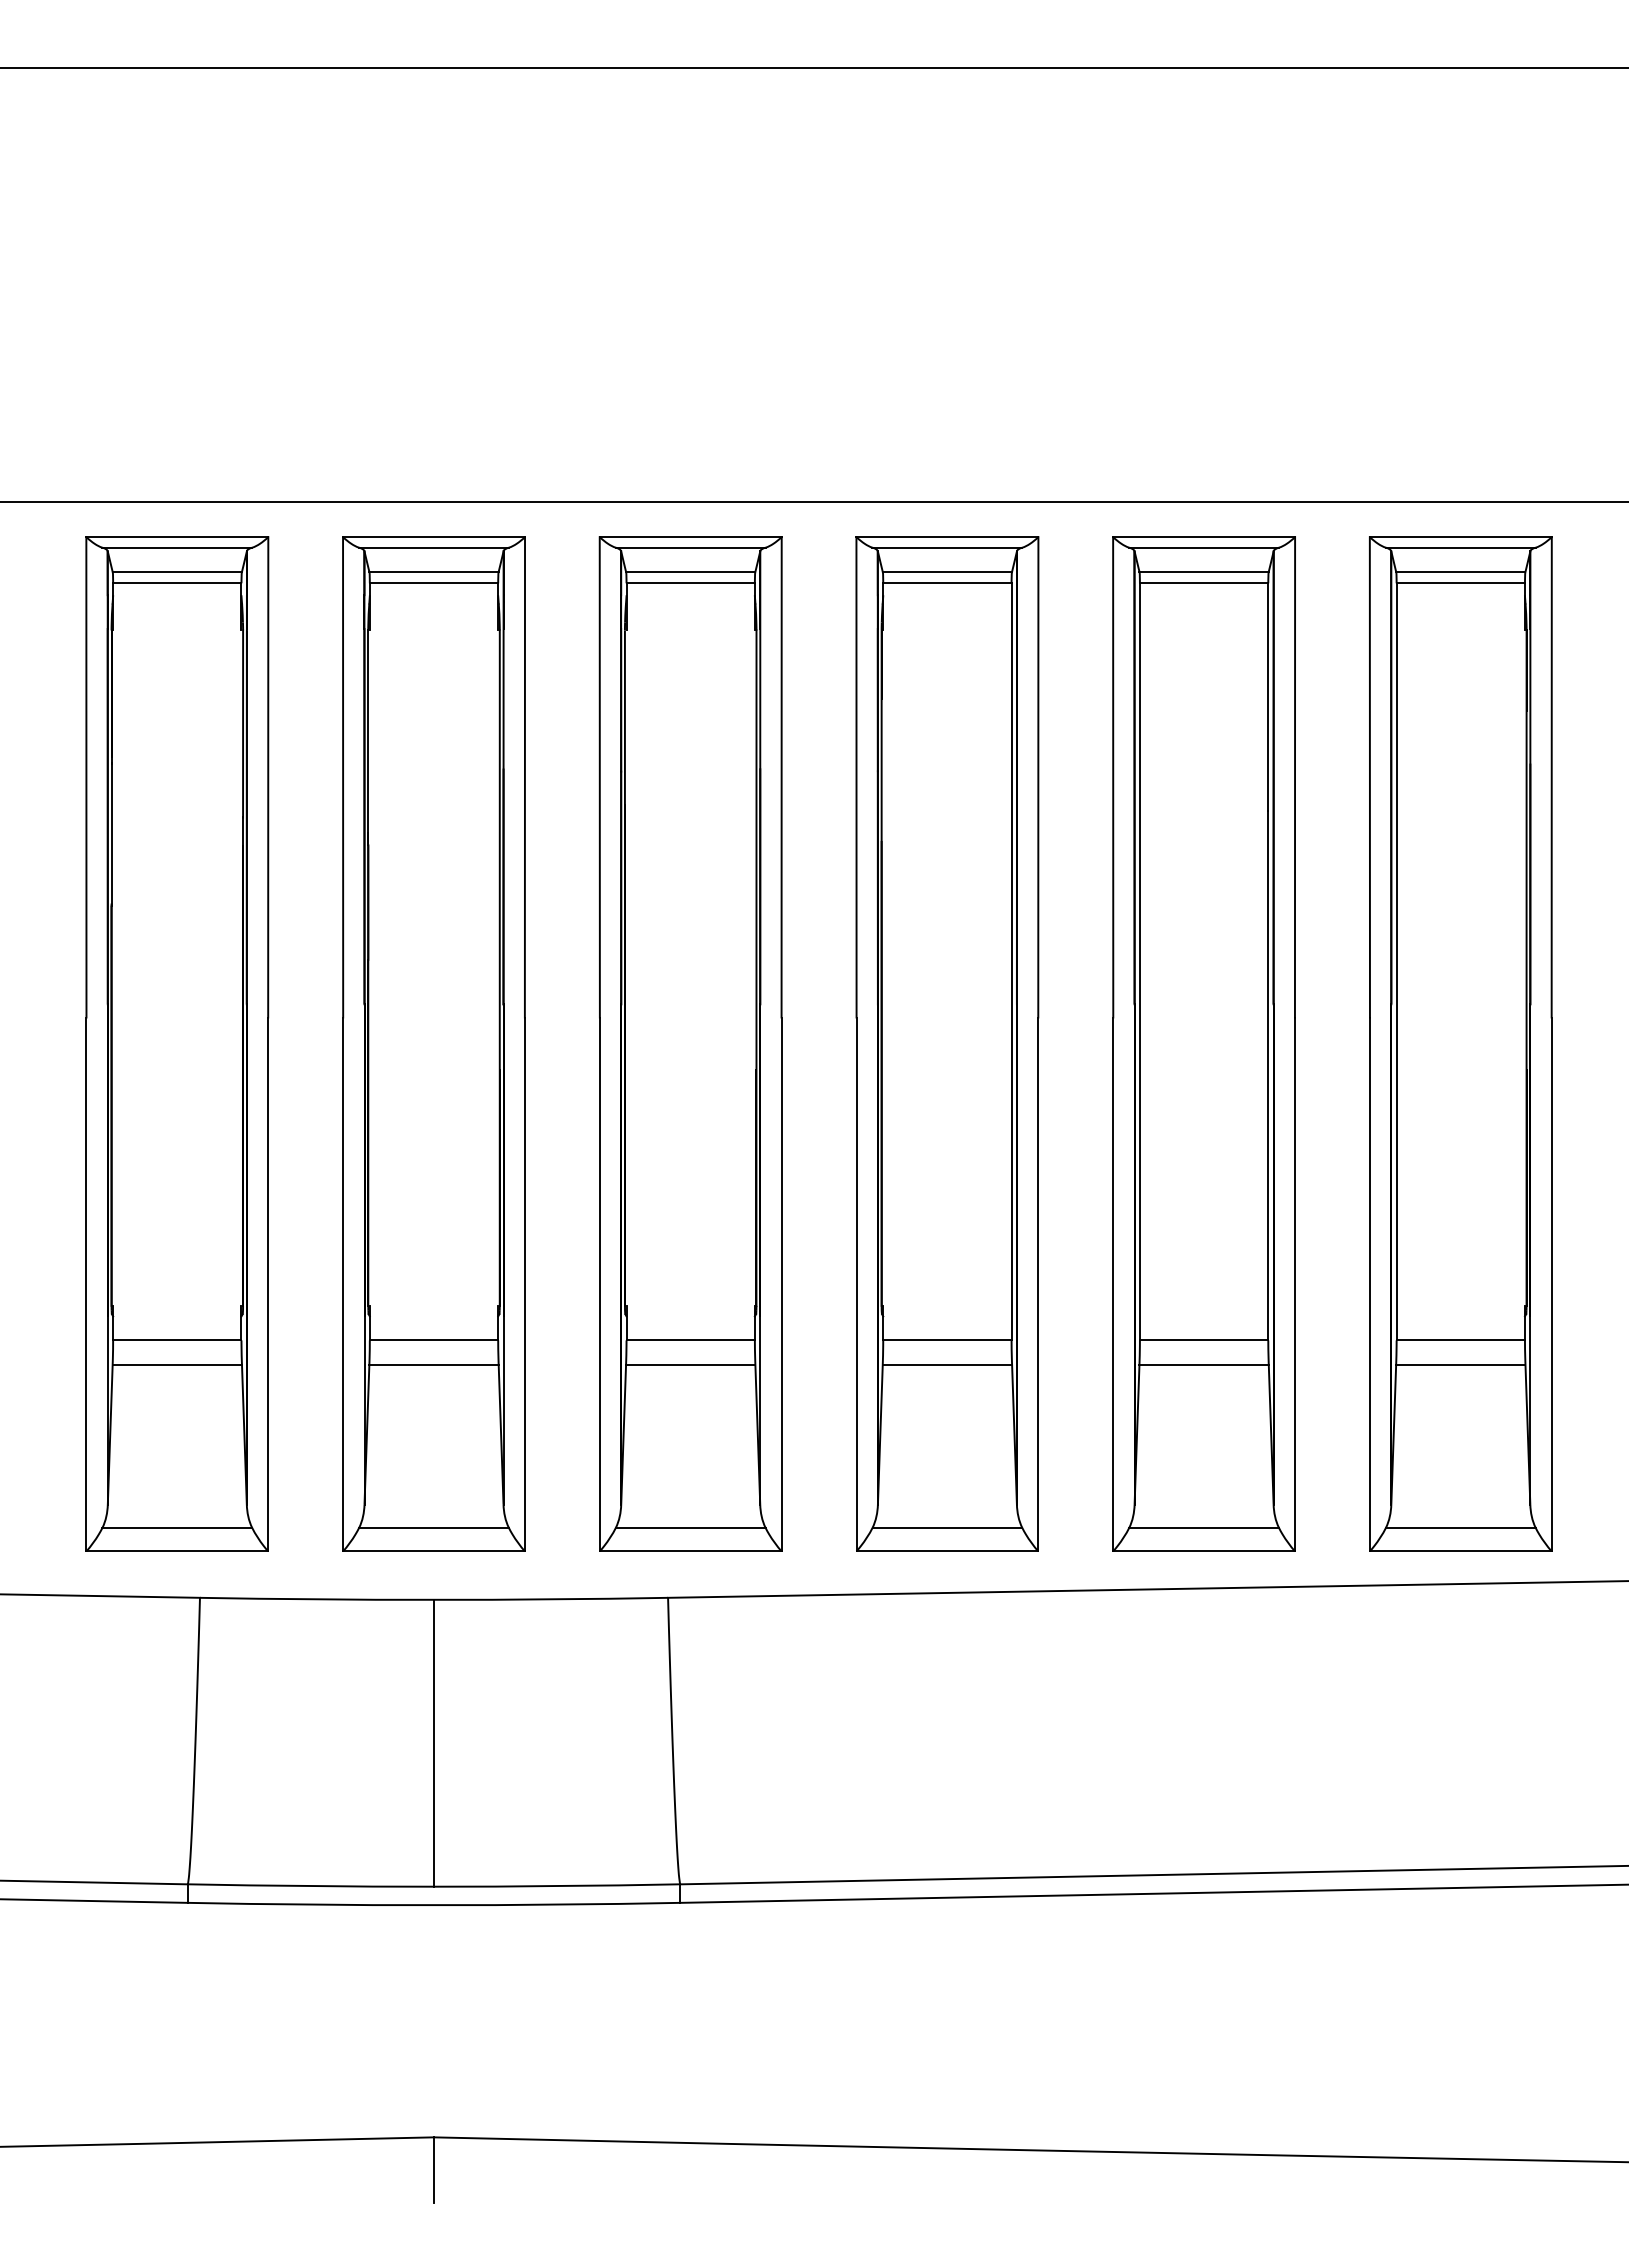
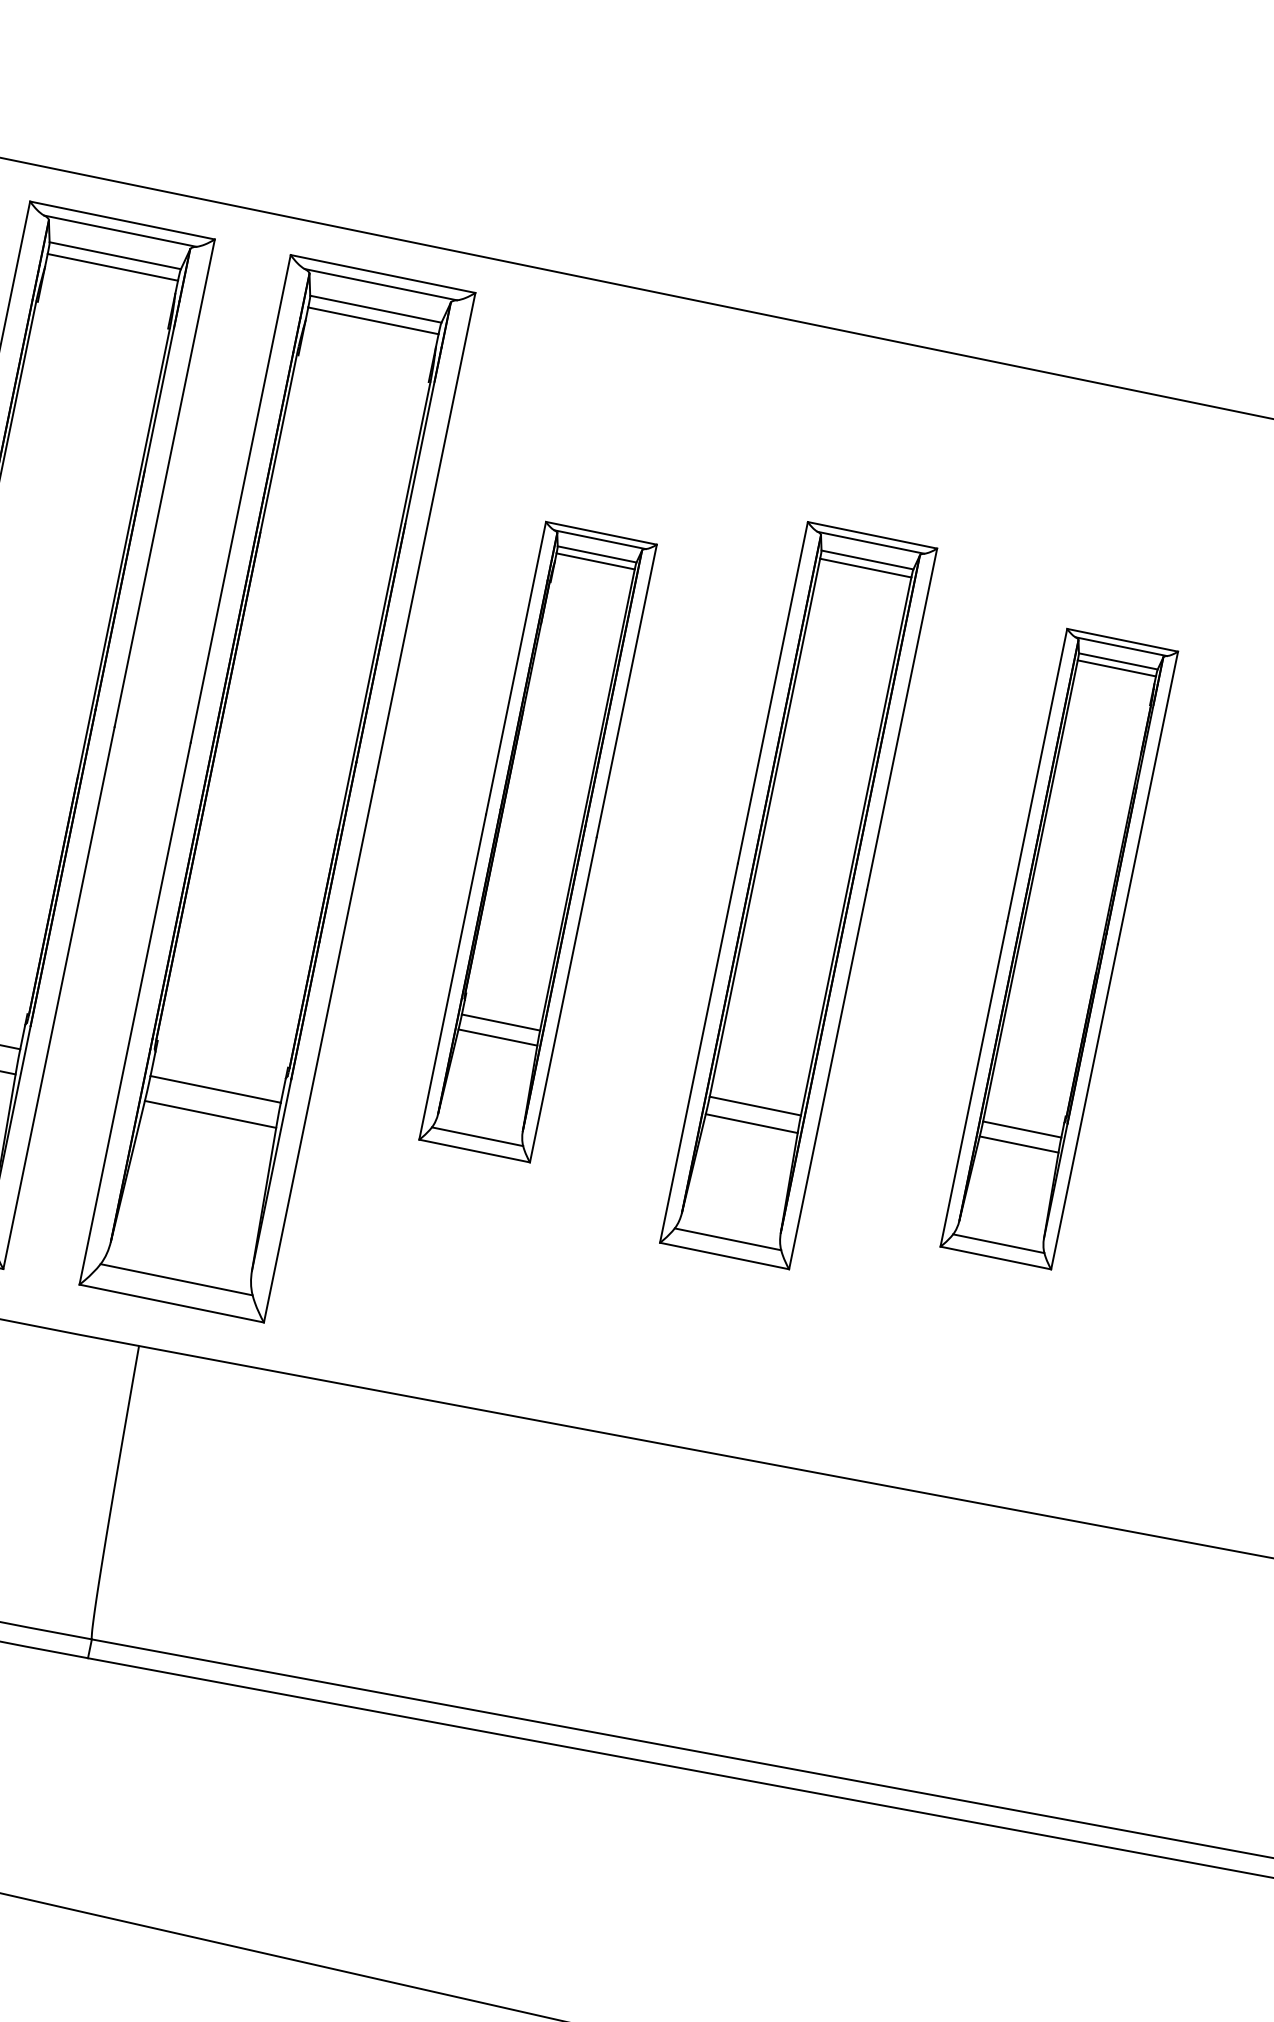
part: (947, 1043) -> (538, 841), size x0.6
part: (1203, 1043) -> (798, 894), size x0.7
part: (1460, 1043) -> (1059, 948), size x0.6

